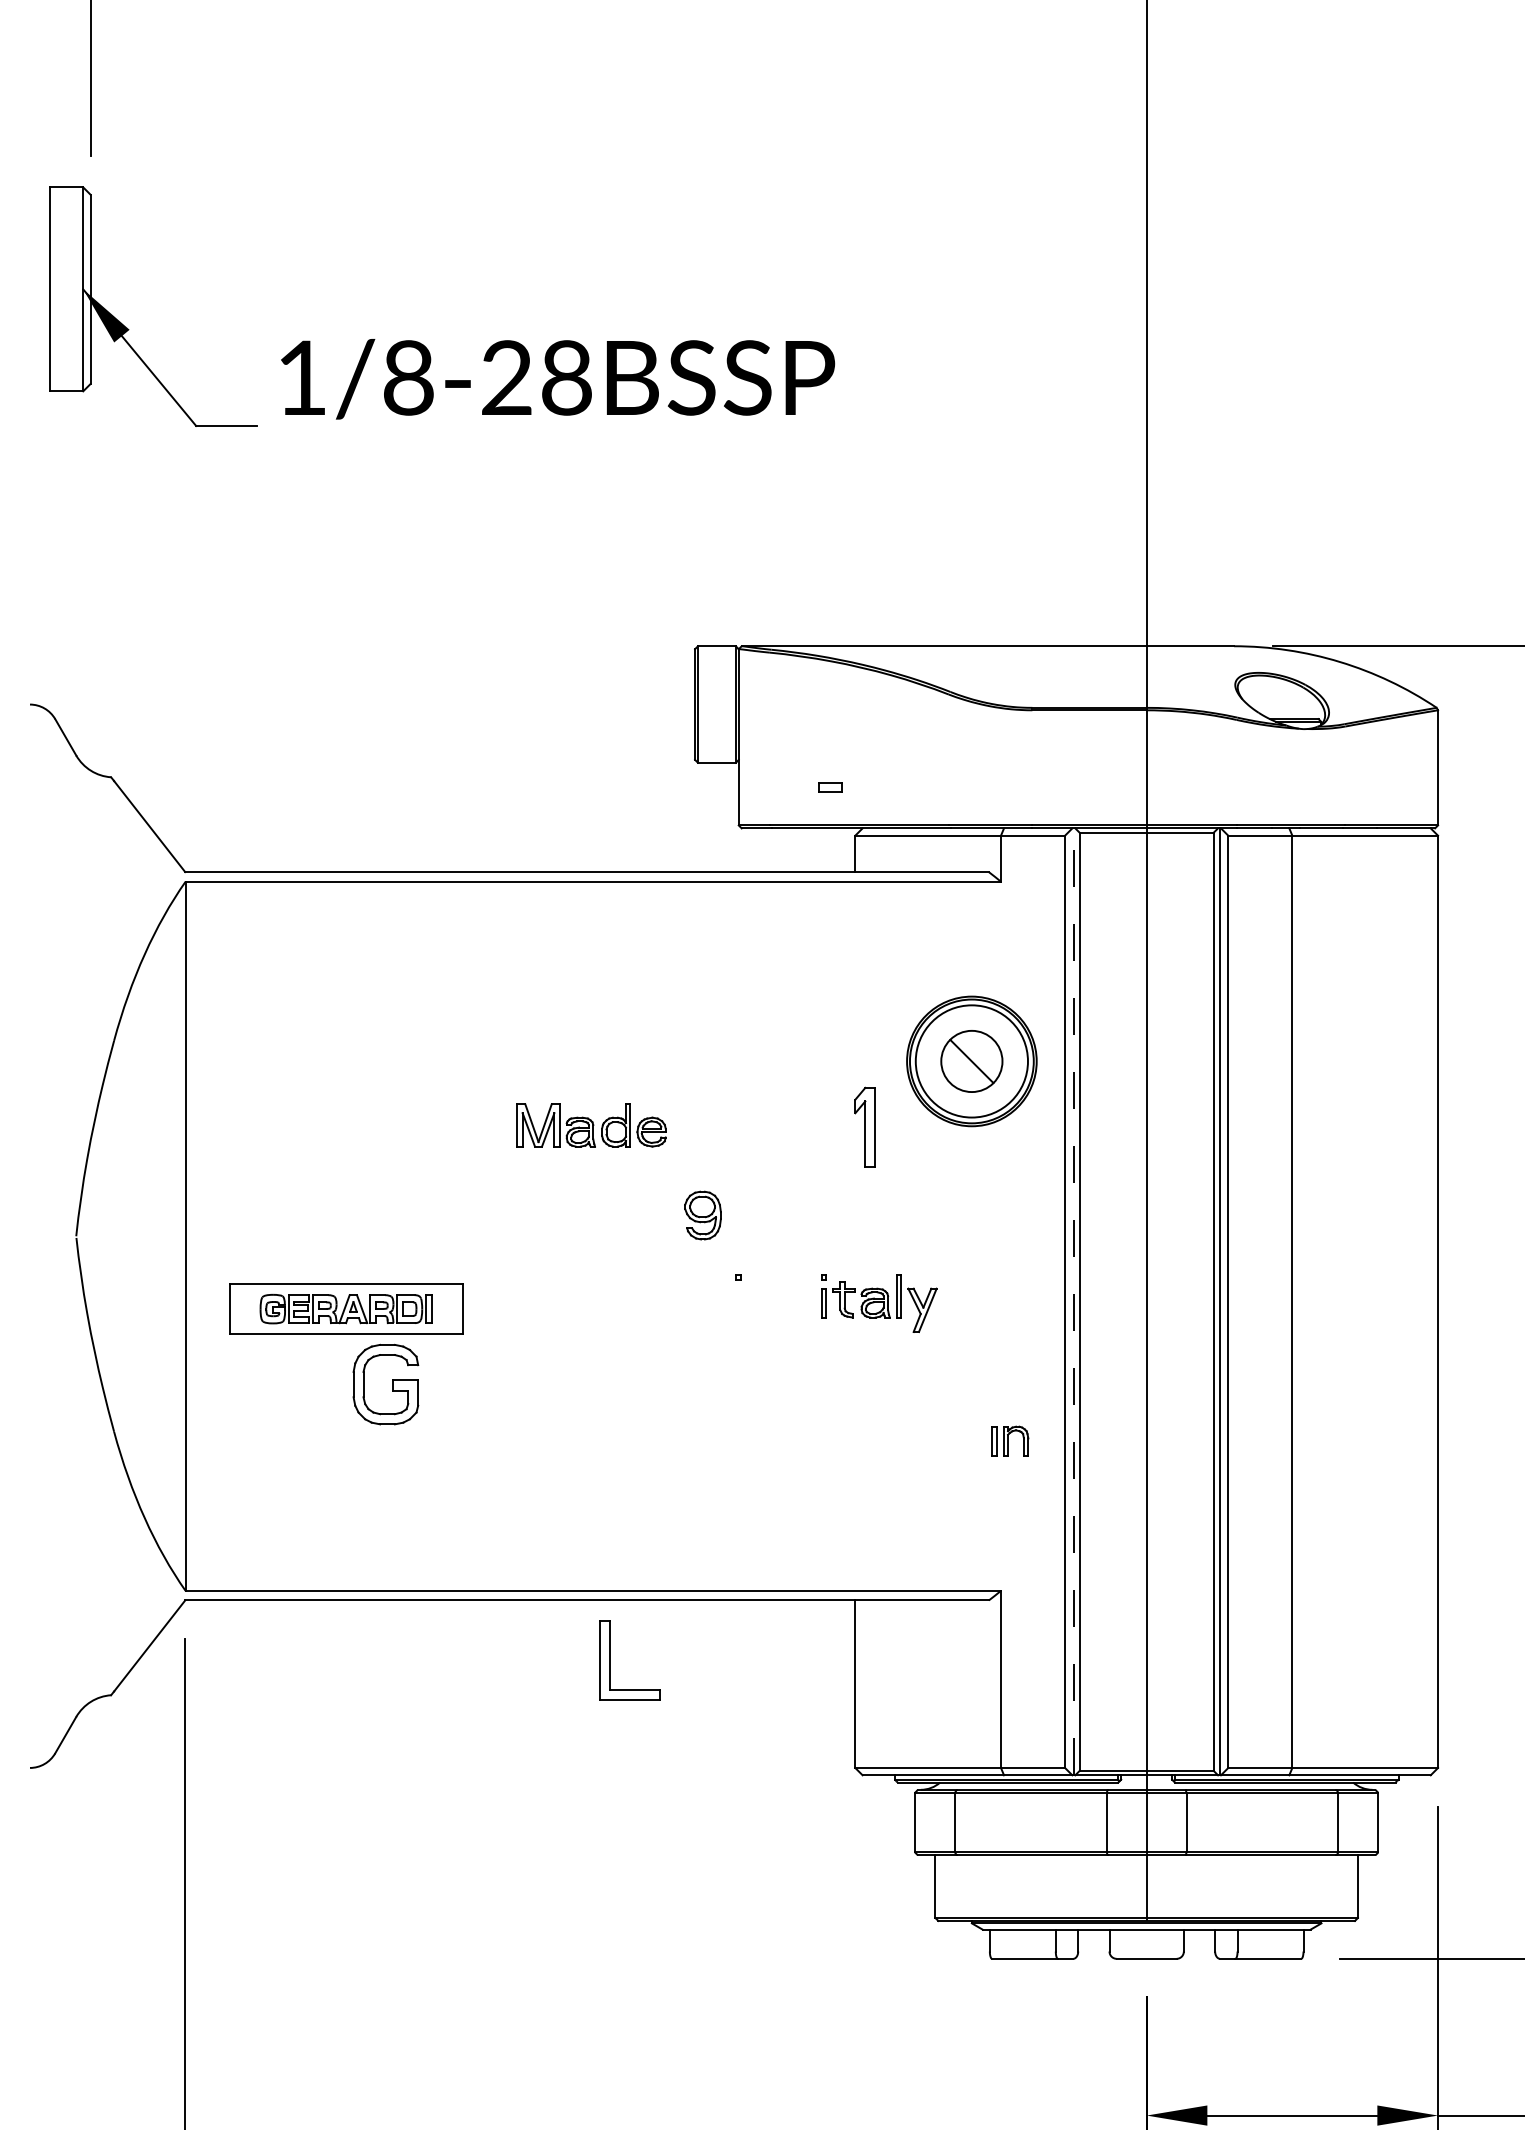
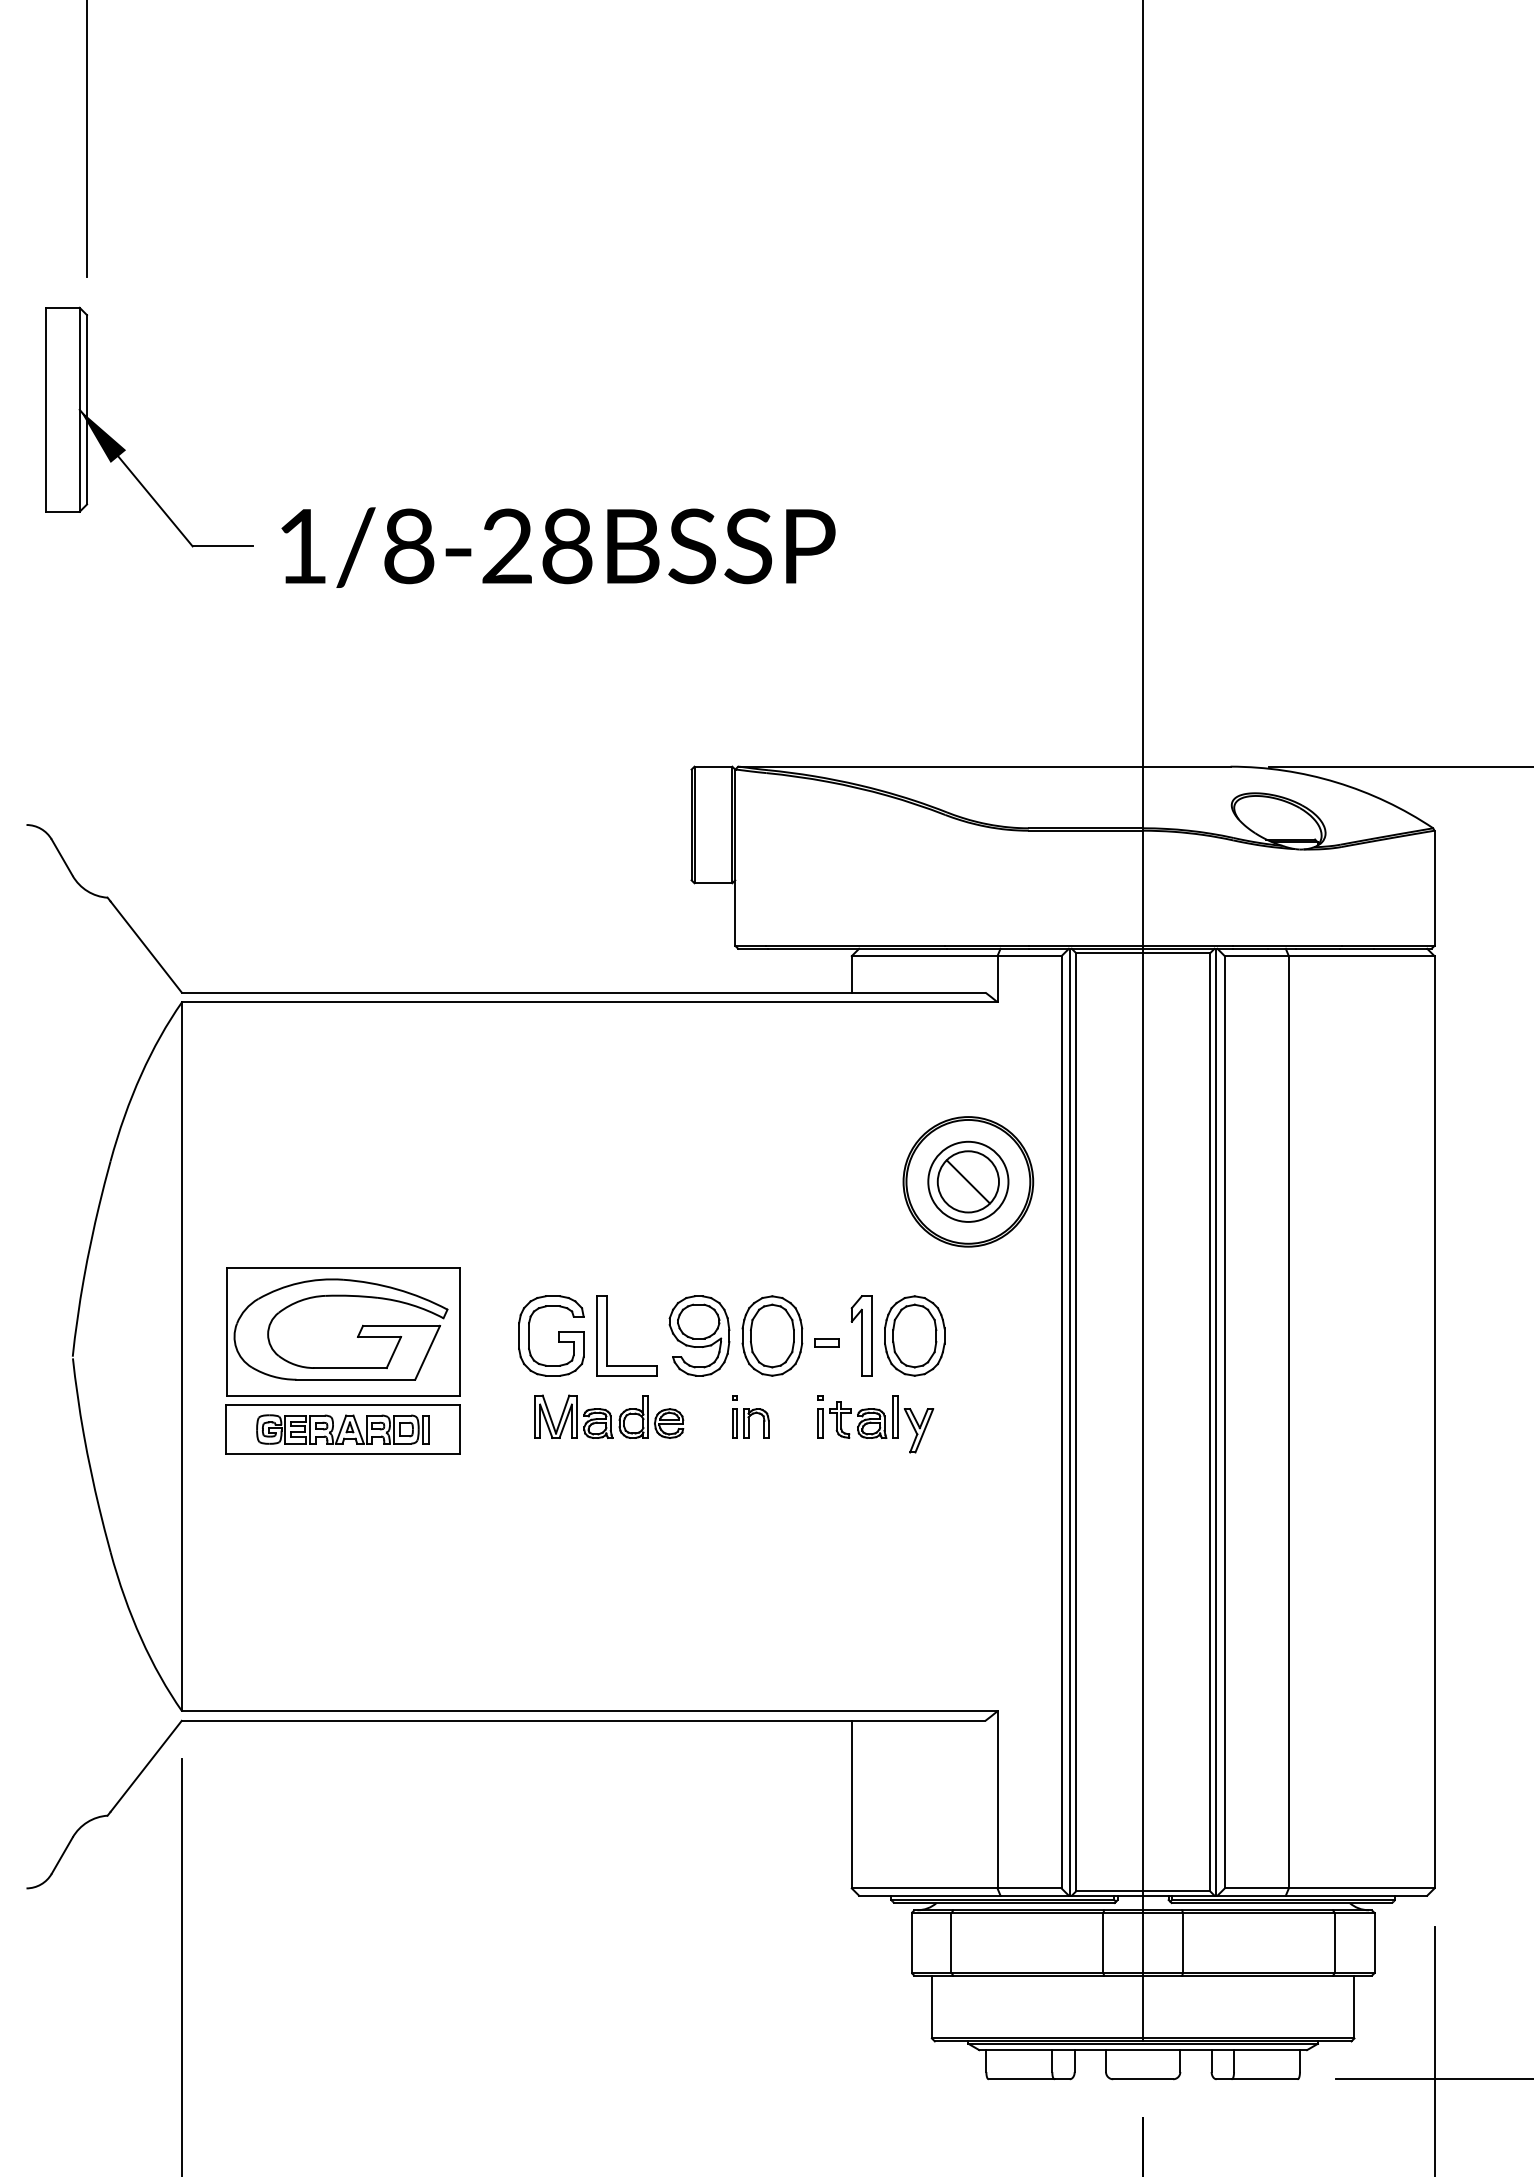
text: (558, 379) -> (558, 547), moved
part: (830, 787) -> (826, 1342), moved
circle: (972, 1061) -> (968, 1181), size x0.71
part: (592, 1125) -> (609, 1416), moved
part: (865, 1127) -> (861, 1335), moved
part: (347, 1211) -> (343, 1331), added
part: (703, 1215) -> (699, 1335), size x1.67
part: (776, 1215) -> (772, 1335), added
part: (918, 1215) -> (914, 1335), added
line: (1074, 1301) -> (1070, 1421), dashed -> solid
part: (393, 1384) -> (558, 1335), moved
part: (1010, 1441) -> (750, 1423), moved
part: (611, 1660) -> (607, 1335), moved

